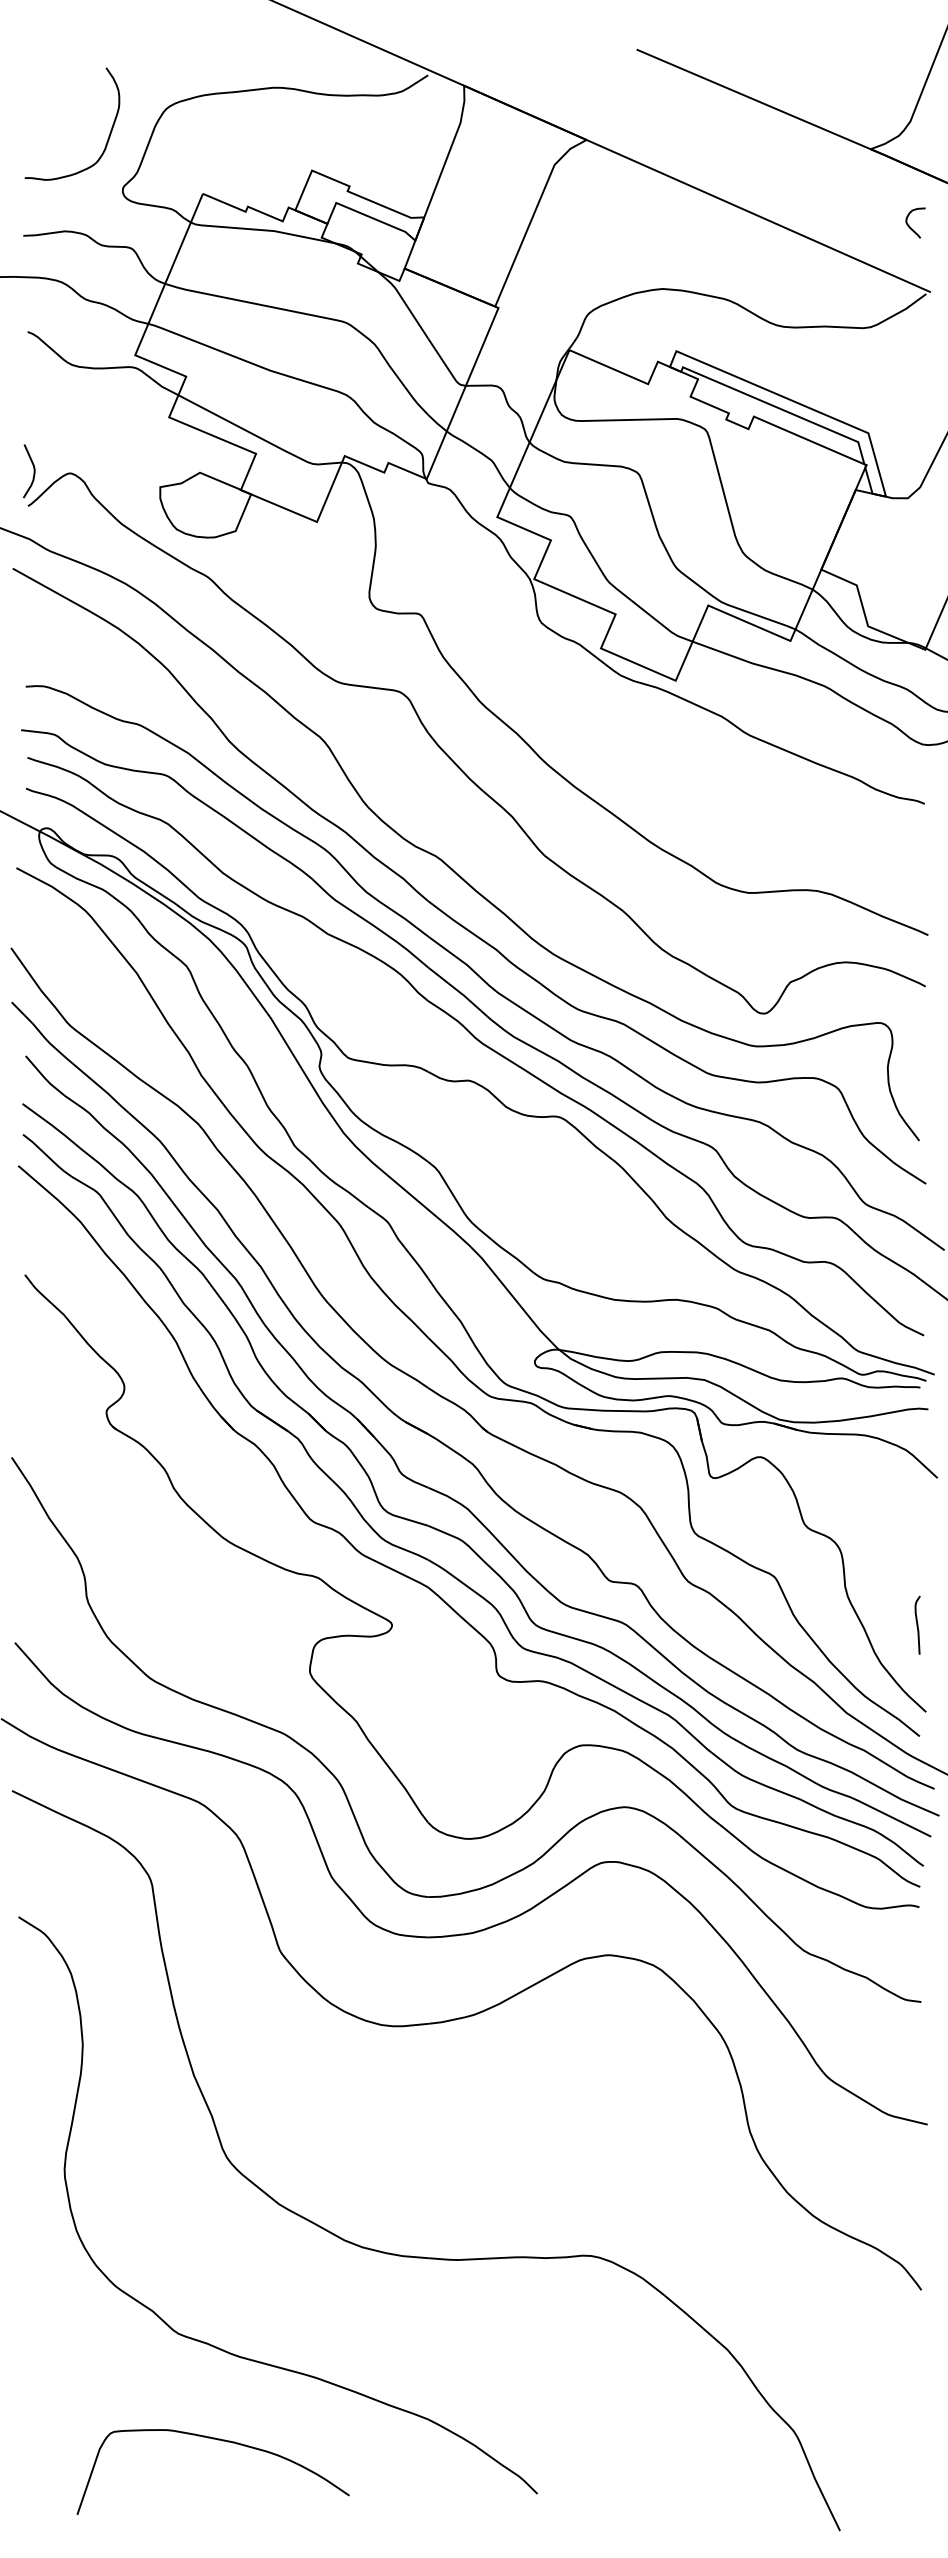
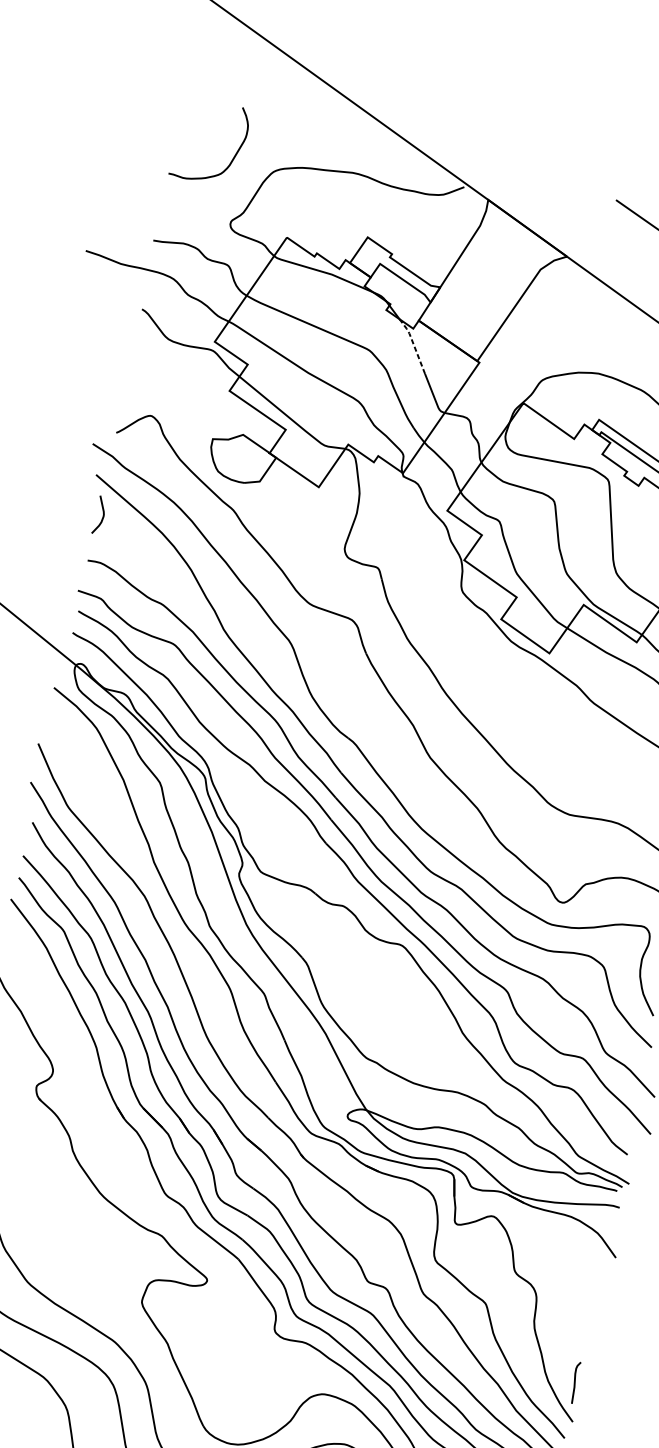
curve: (107, 138) -> (233, 157), moved
line: (404, 301) -> (413, 343), solid -> dashed
curve: (33, 471) -> (102, 516), moved
curve: (917, 1624) -> (574, 1382), moved

